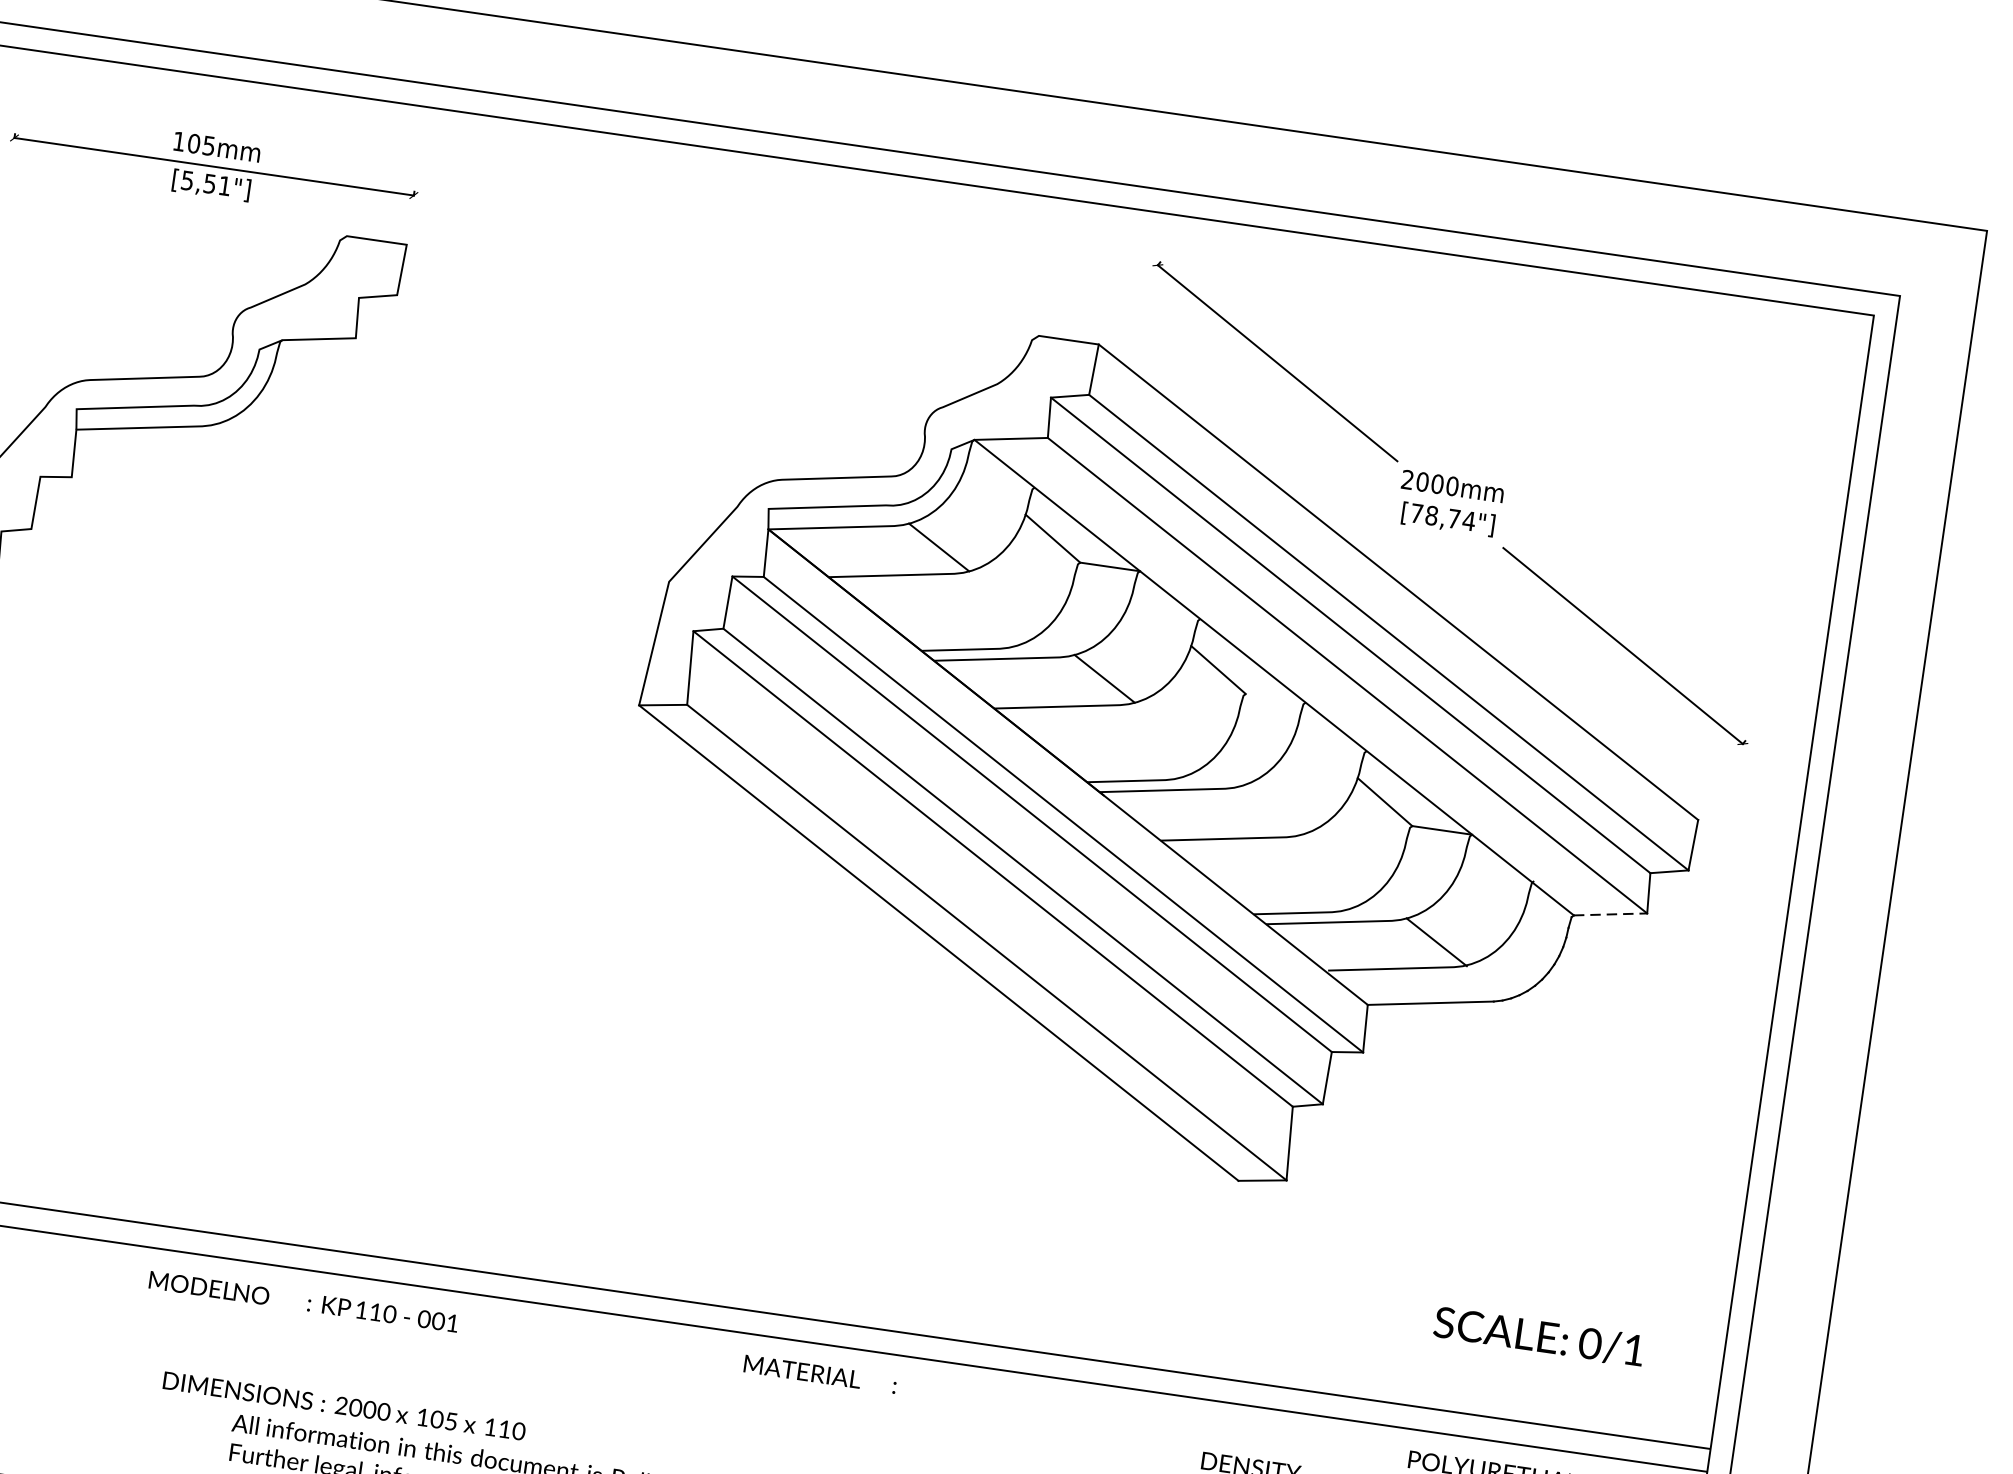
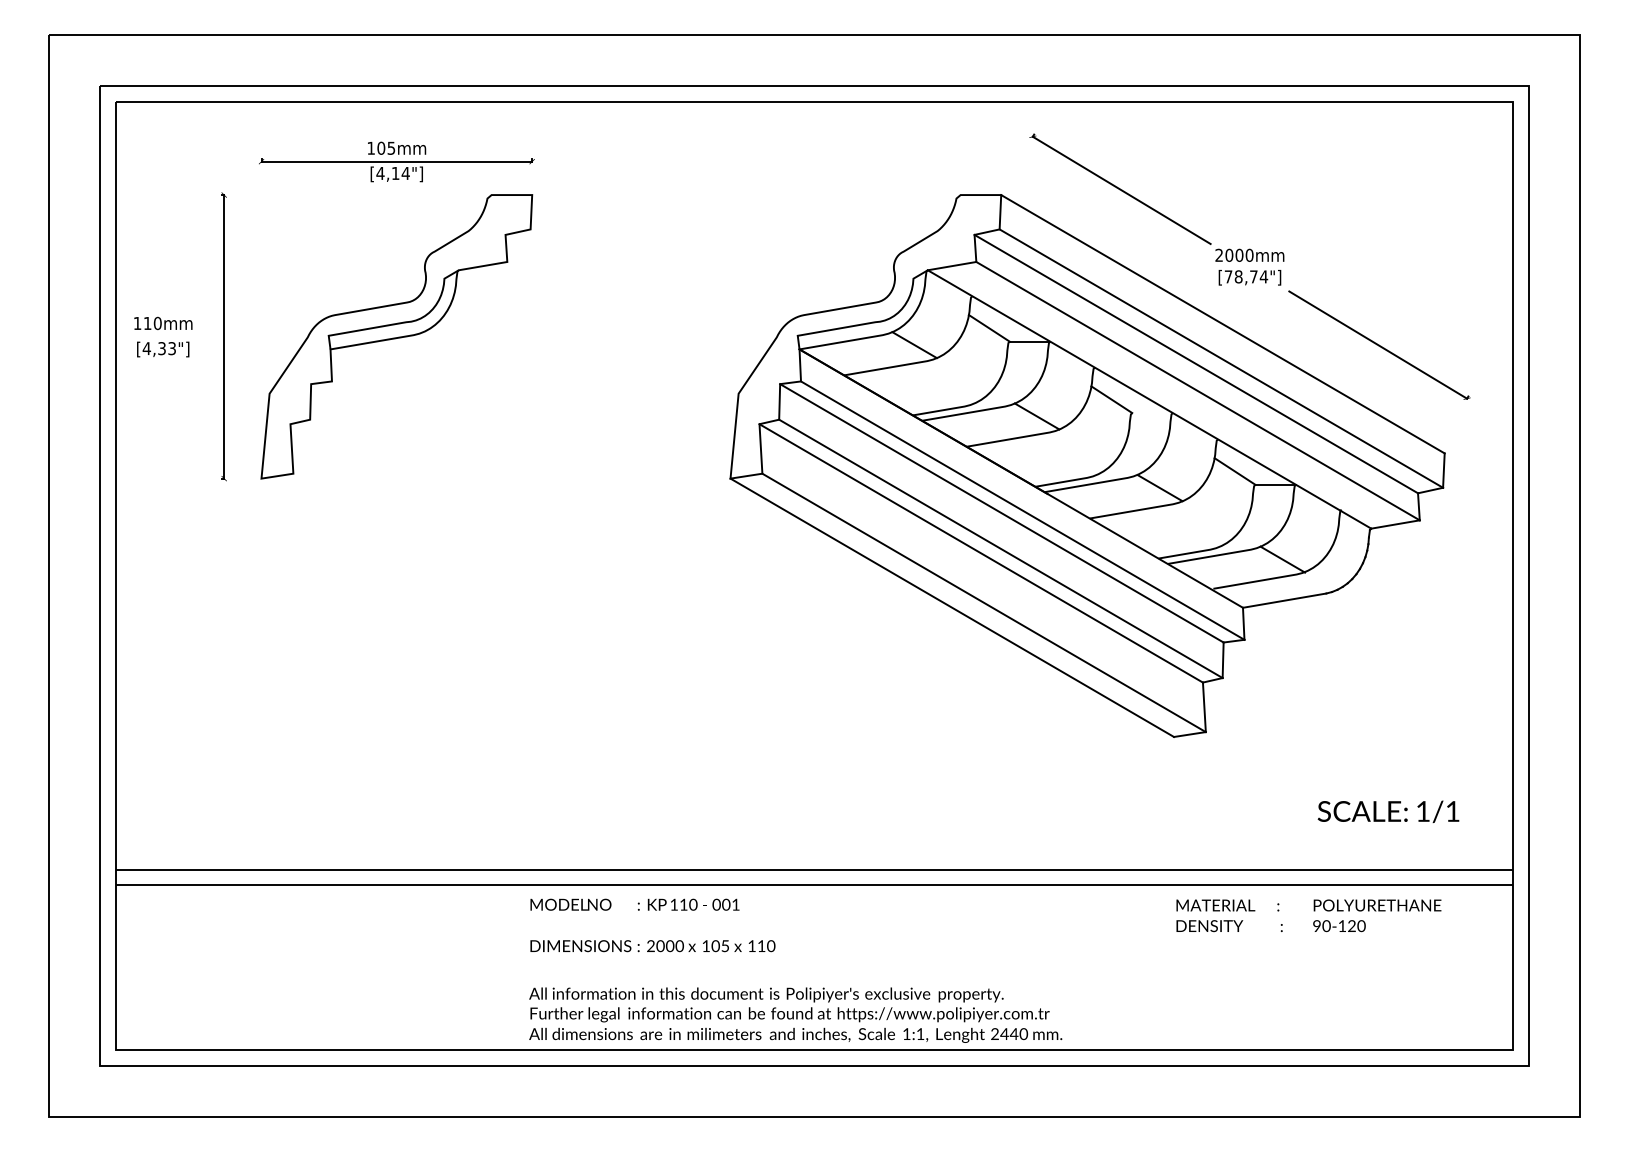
text: (205, 183) -> (392, 173), [5,51"] -> [4,14"]
line: (1271, 811) -> (1160, 488), added
line: (1610, 914) -> (1395, 524), dashed -> solid
text: (303, 1301) -> (634, 904), moved
text: (1589, 1343) -> (1422, 811), 0/1 -> 1/1
text: (819, 1374) -> (1227, 905), moved
text: (343, 1406) -> (652, 946), moved

